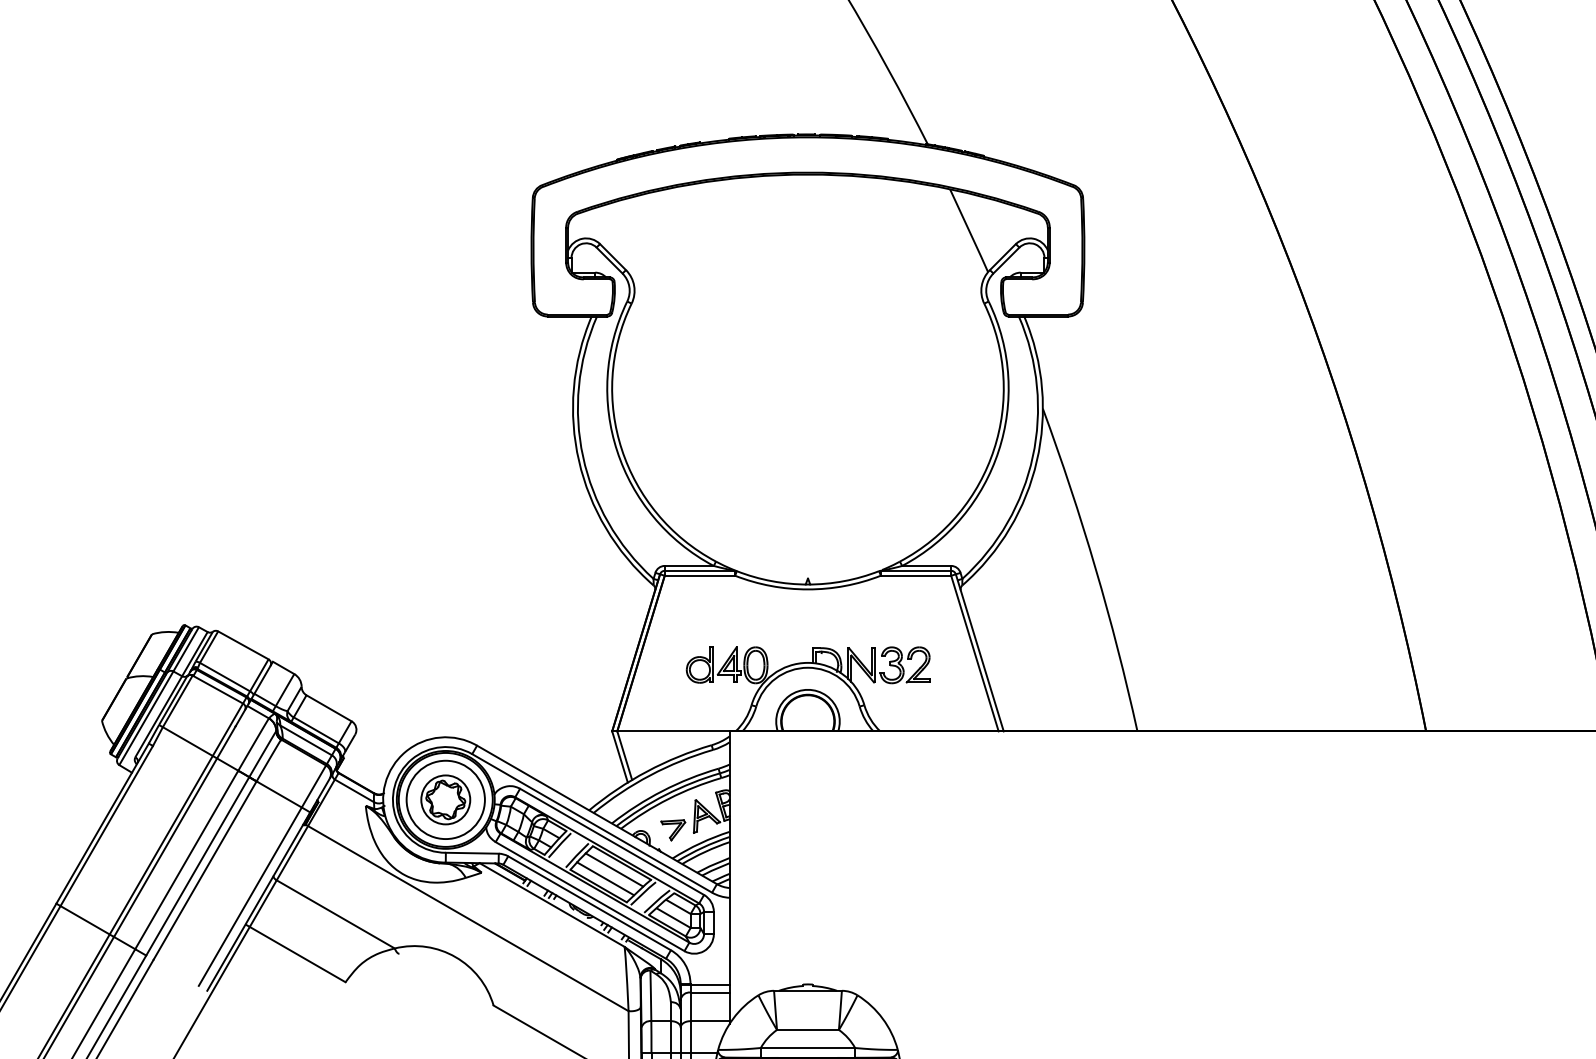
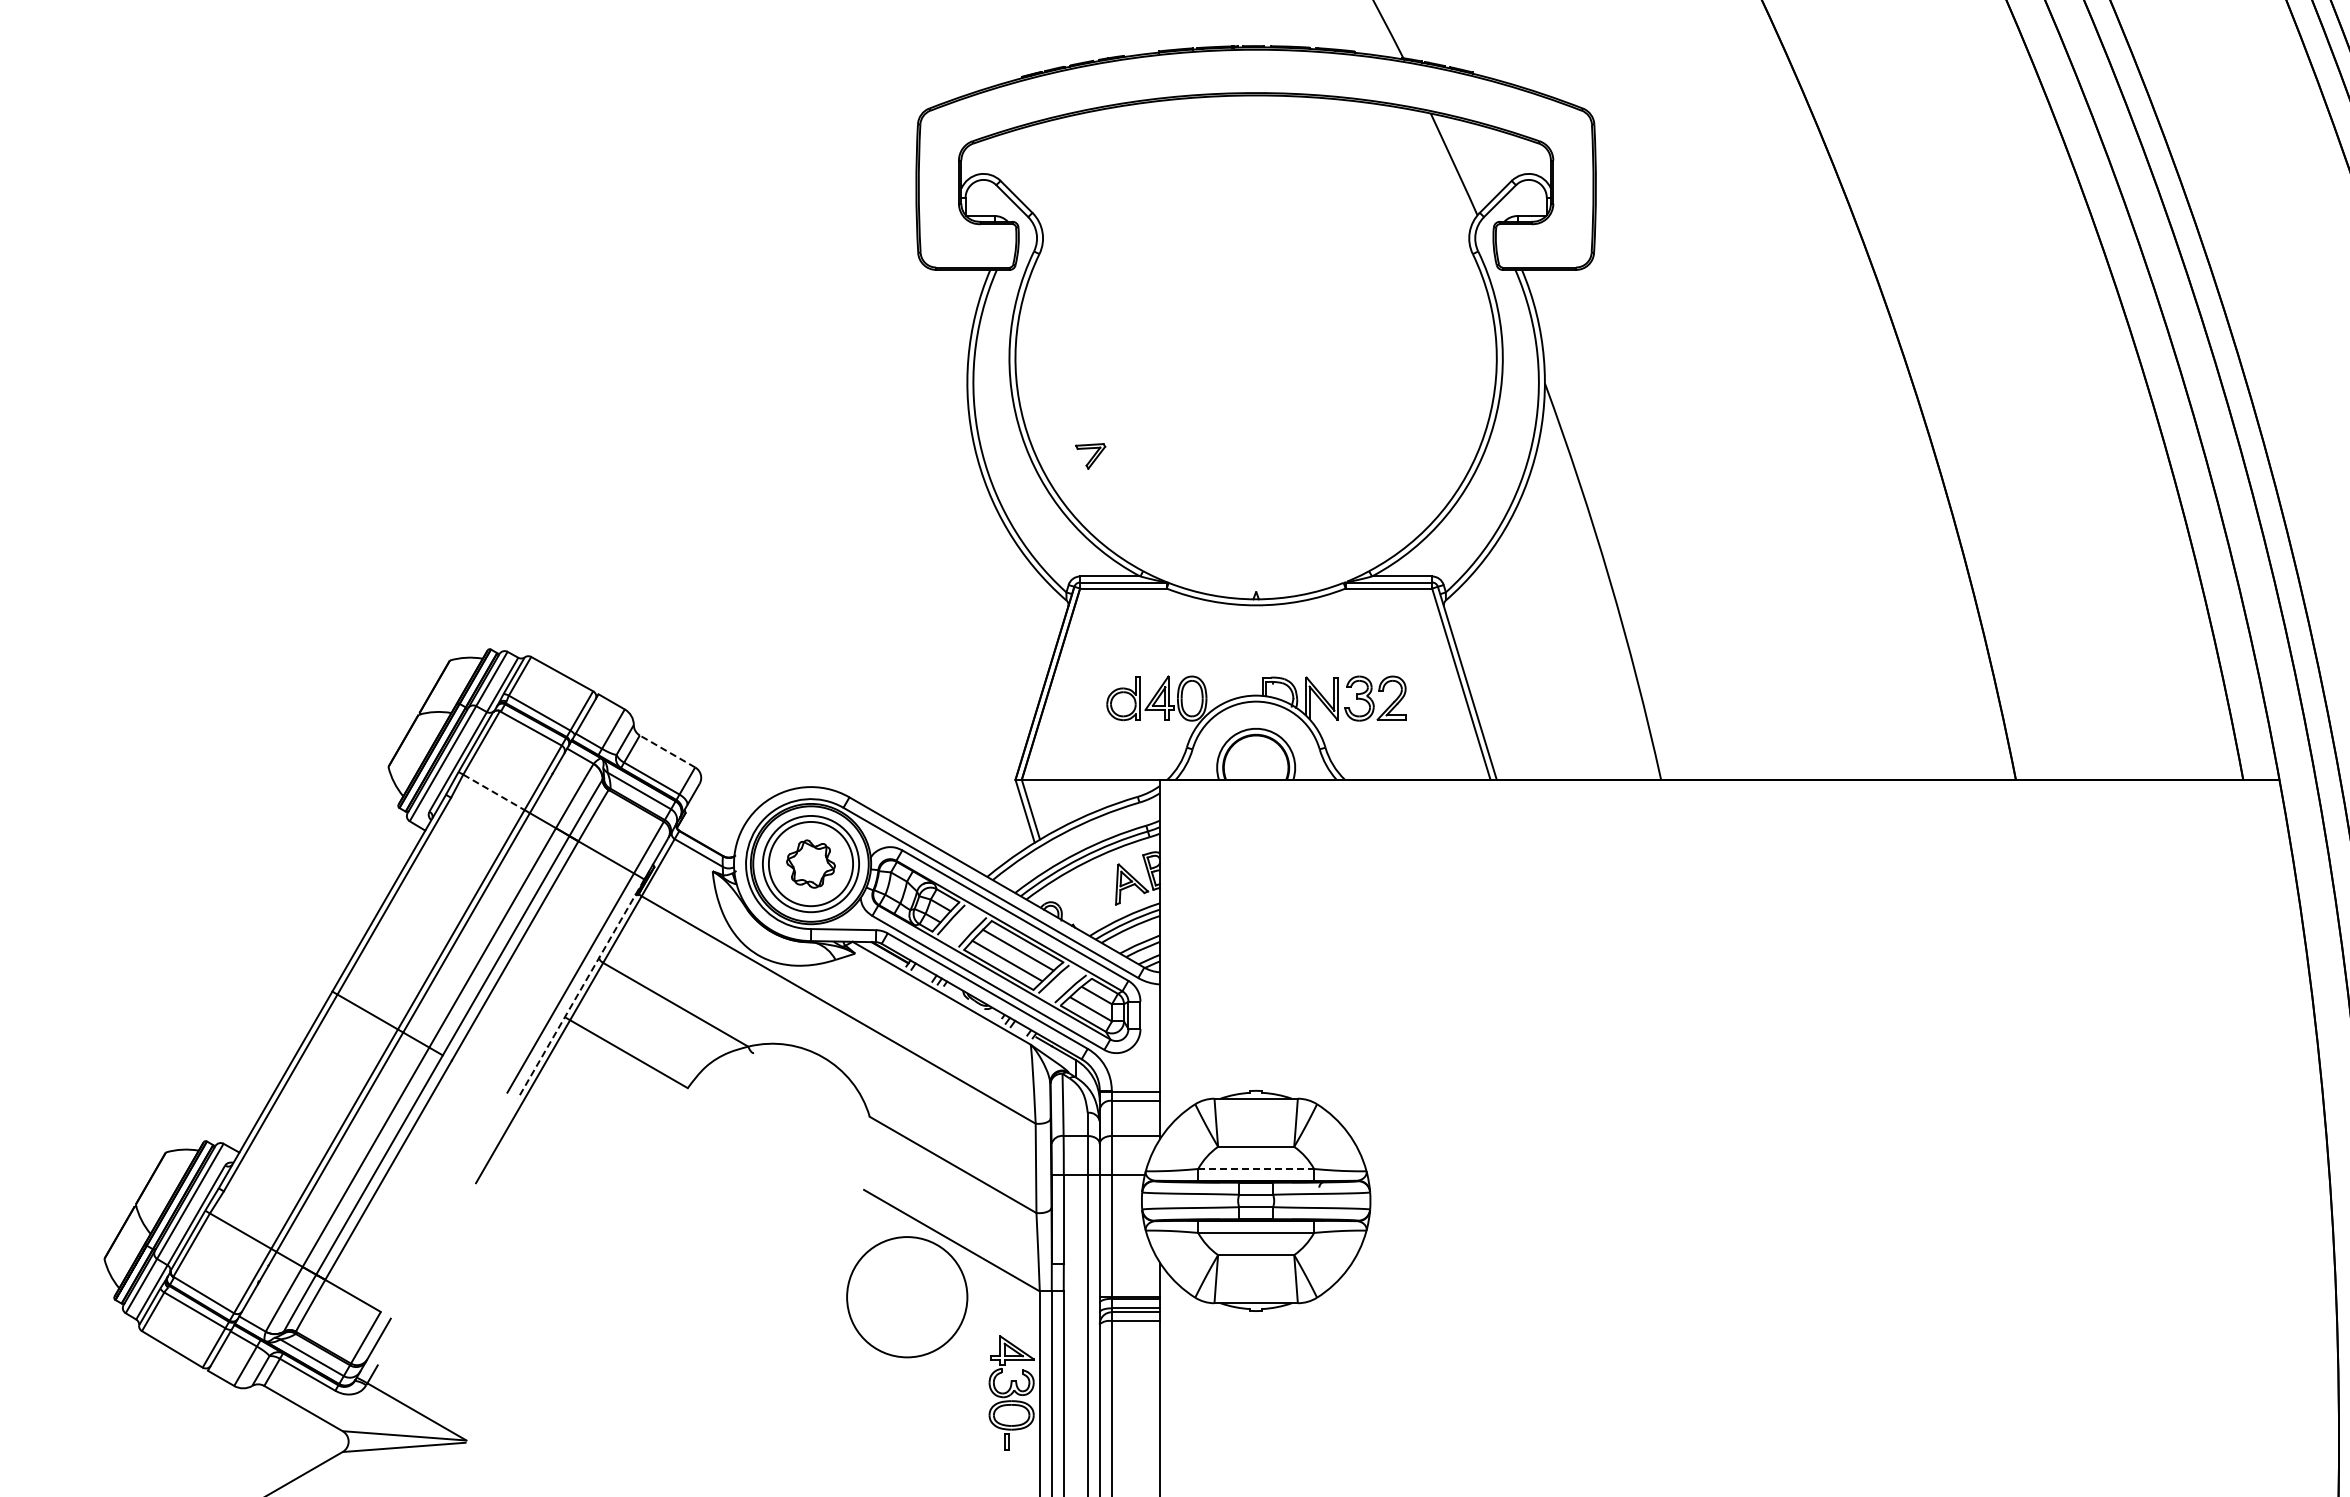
line: (329, 708) -> (667, 751), solid -> dashed
line: (188, 741) -> (494, 792), solid -> dashed
circle: (445, 800) -> (810, 864), size x1.4
part: (673, 830) -> (1090, 456), moved
line: (259, 901) -> (581, 989), solid -> dashed
line: (808, 1048) -> (1256, 1169), solid -> dashed

